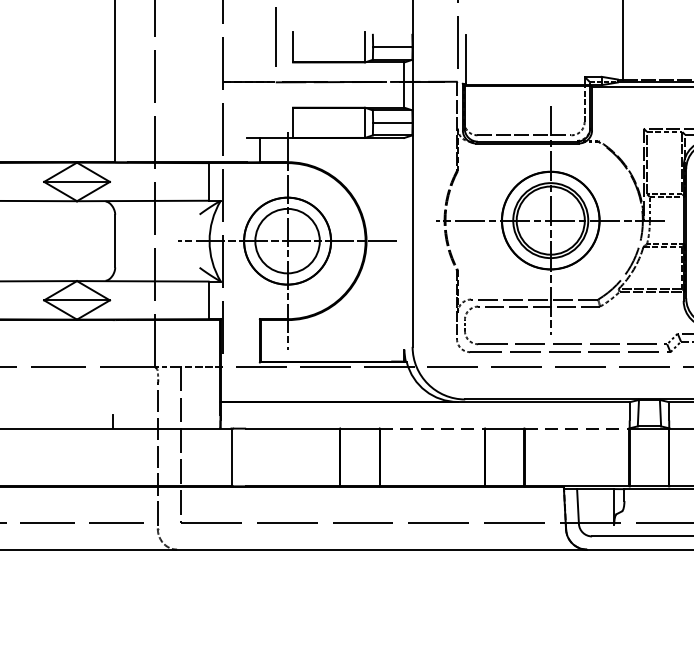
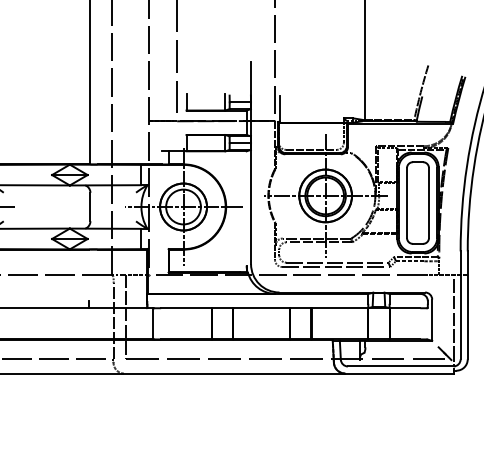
line: (433, 429) -> (262, 308), dashed -> solid
line: (578, 429) -> (340, 308), dashed -> solid

